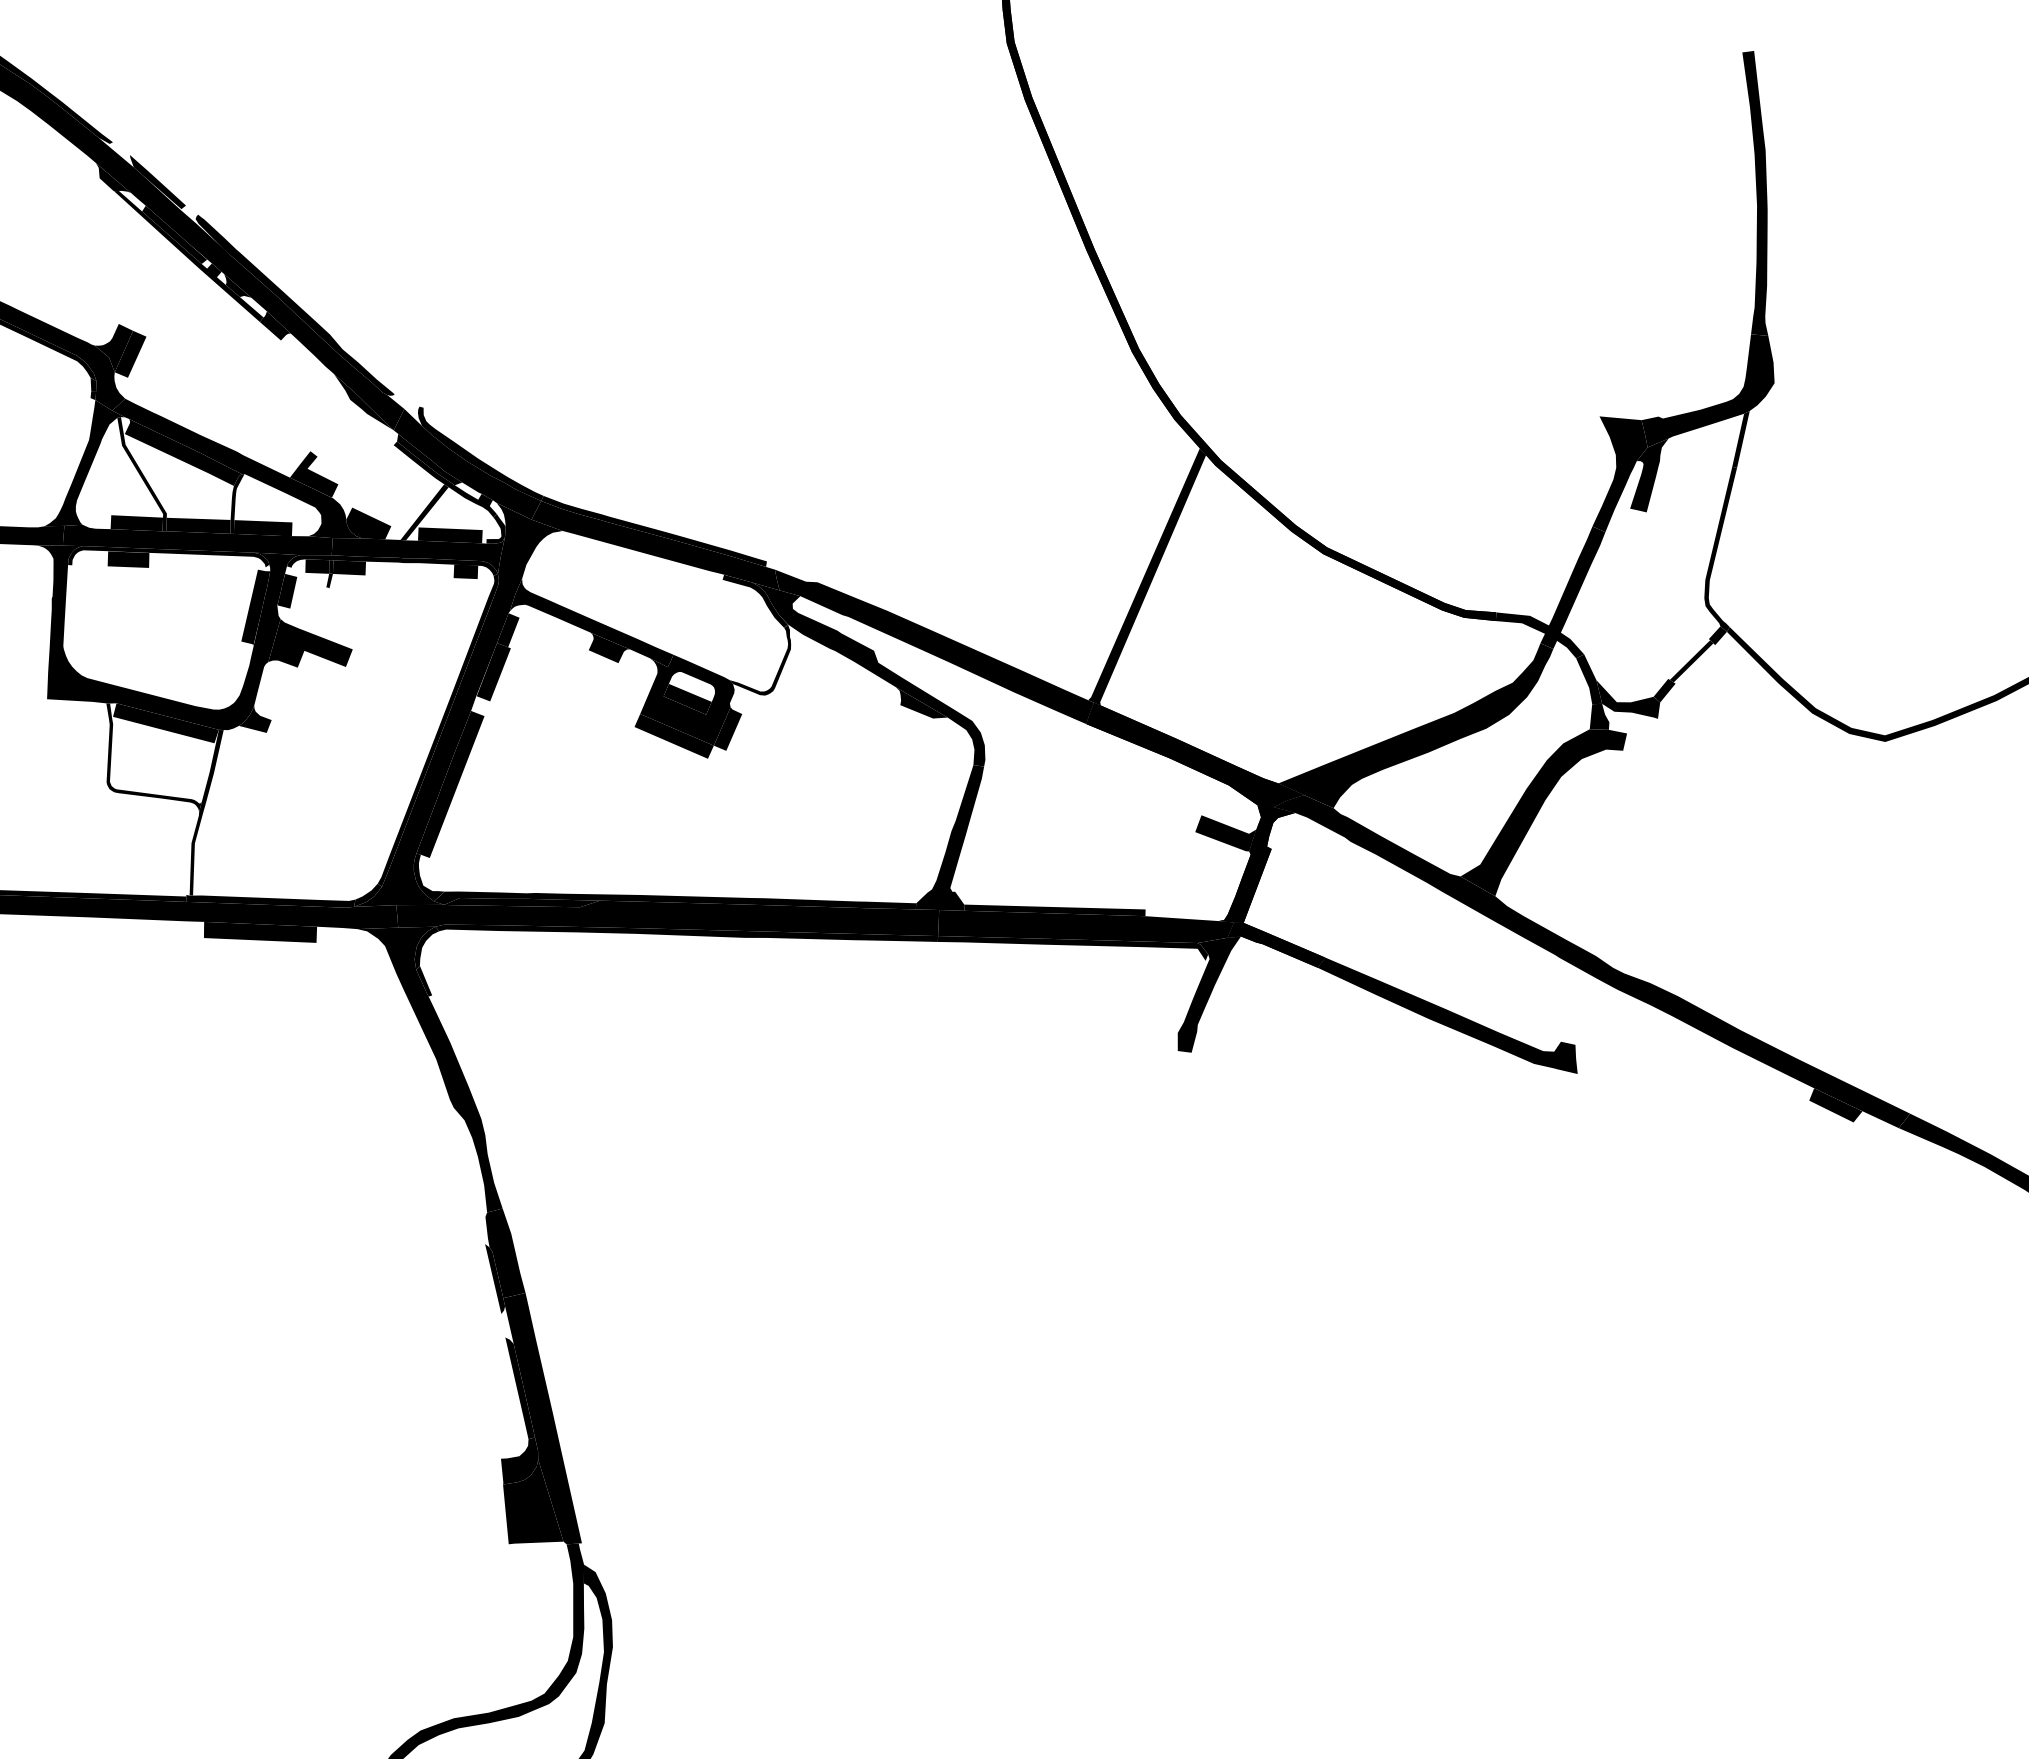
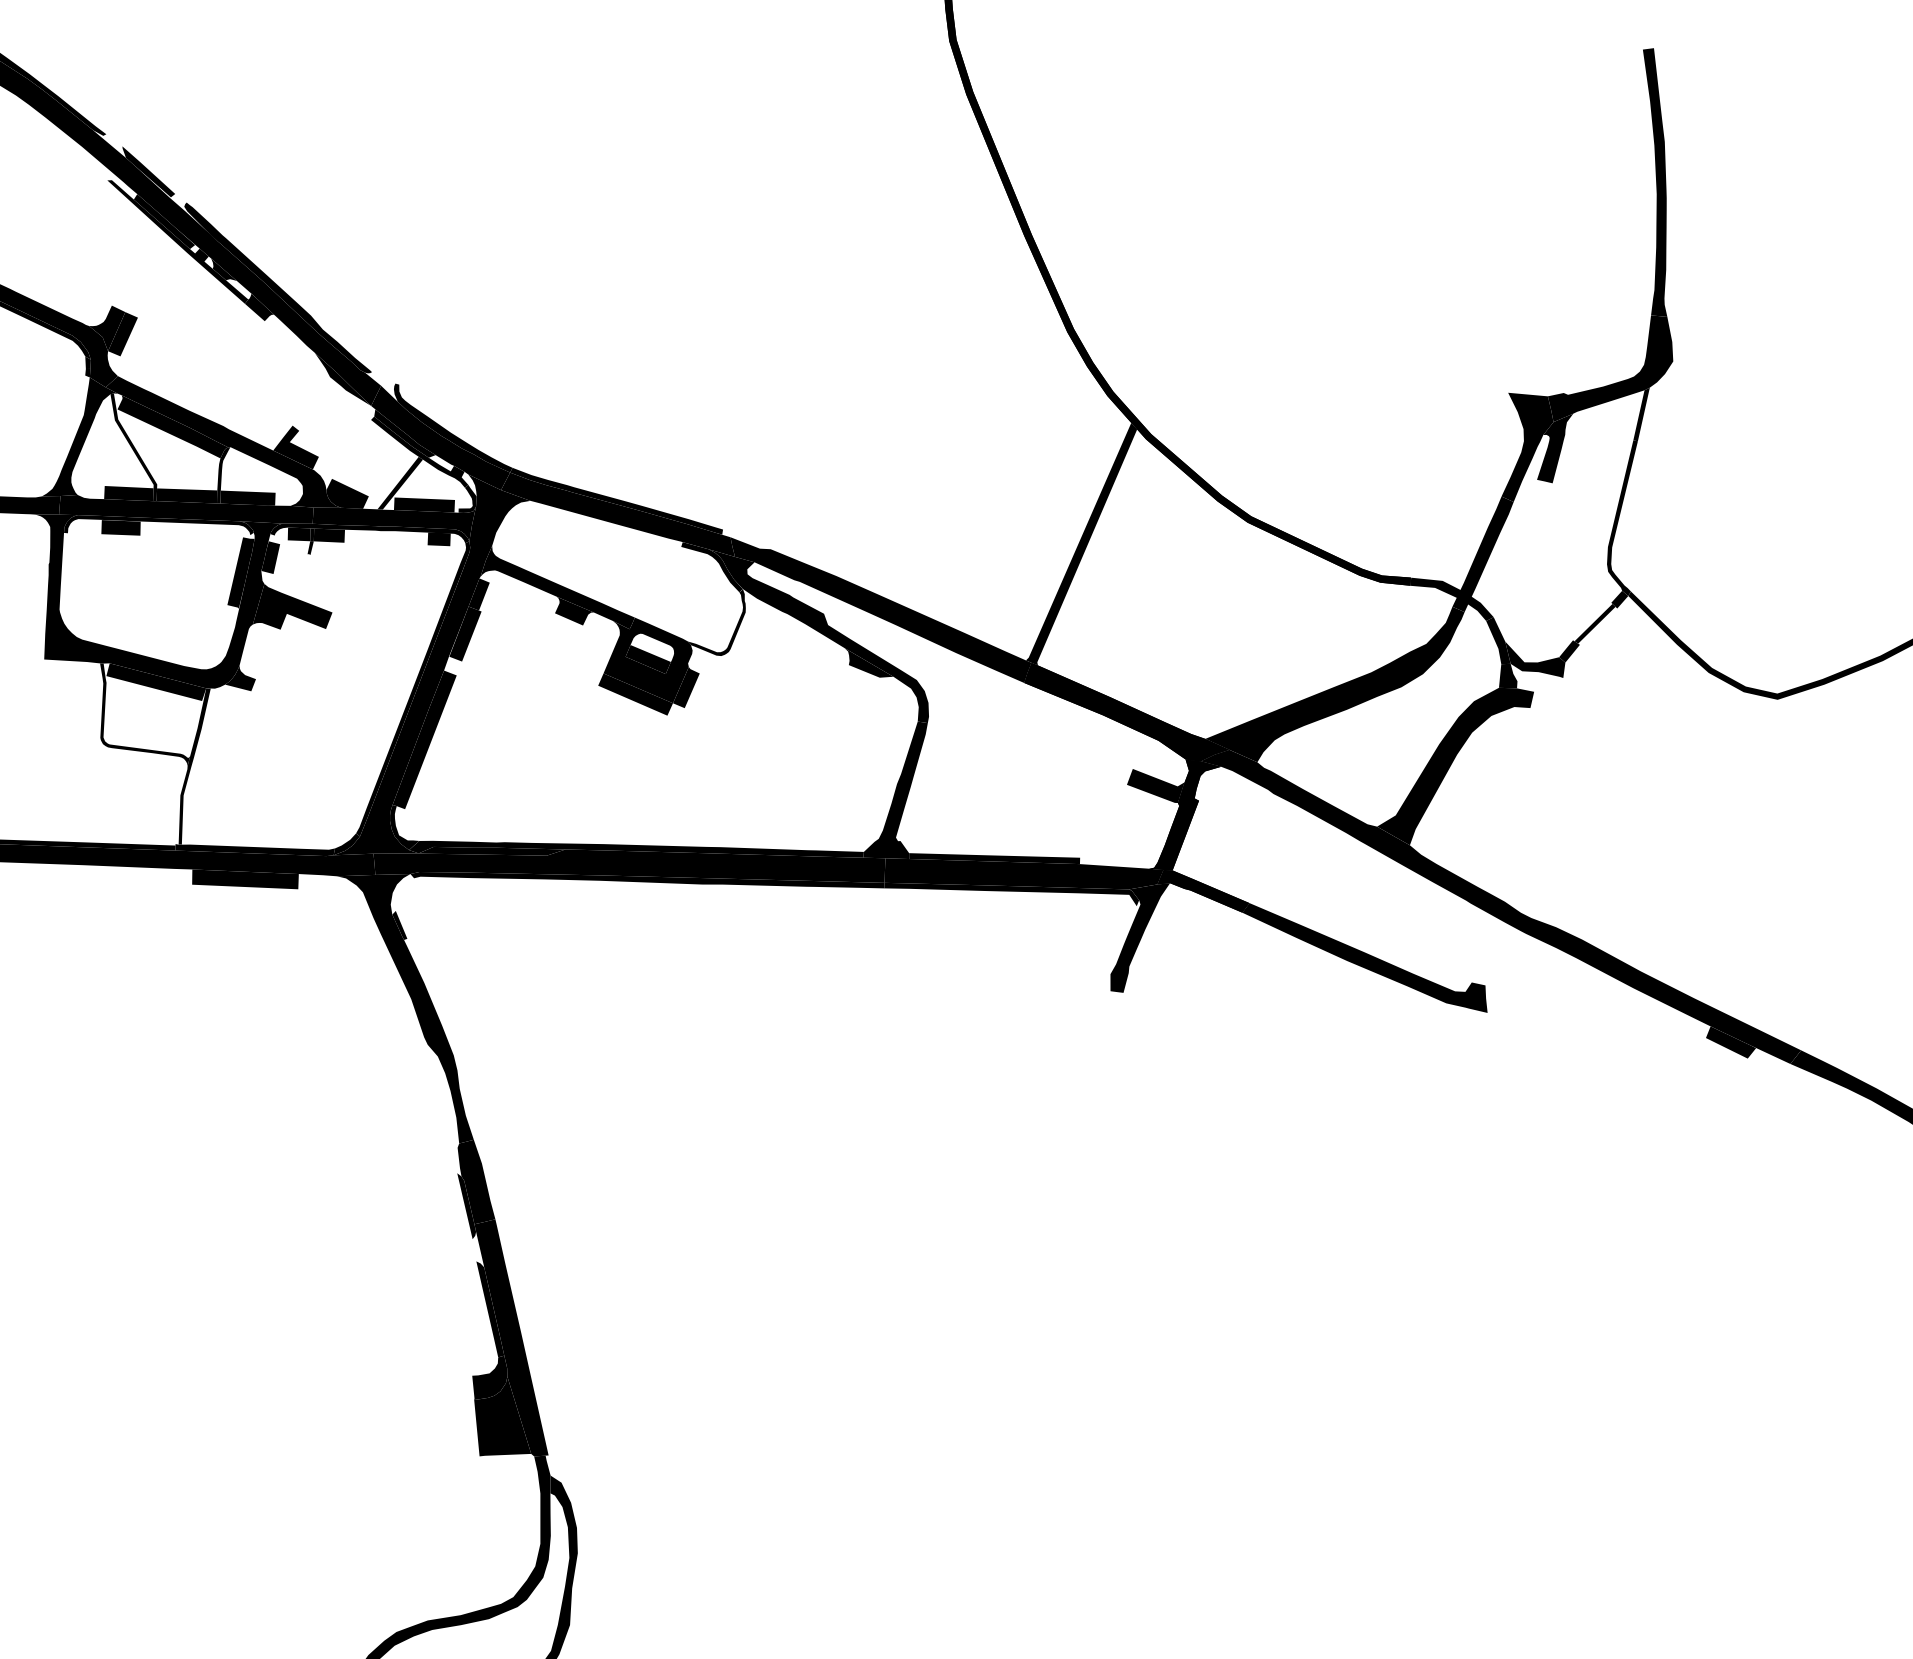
fill: (113, 177) -> (106, 167), removed
fill: (426, 947) -> (402, 893), removed

